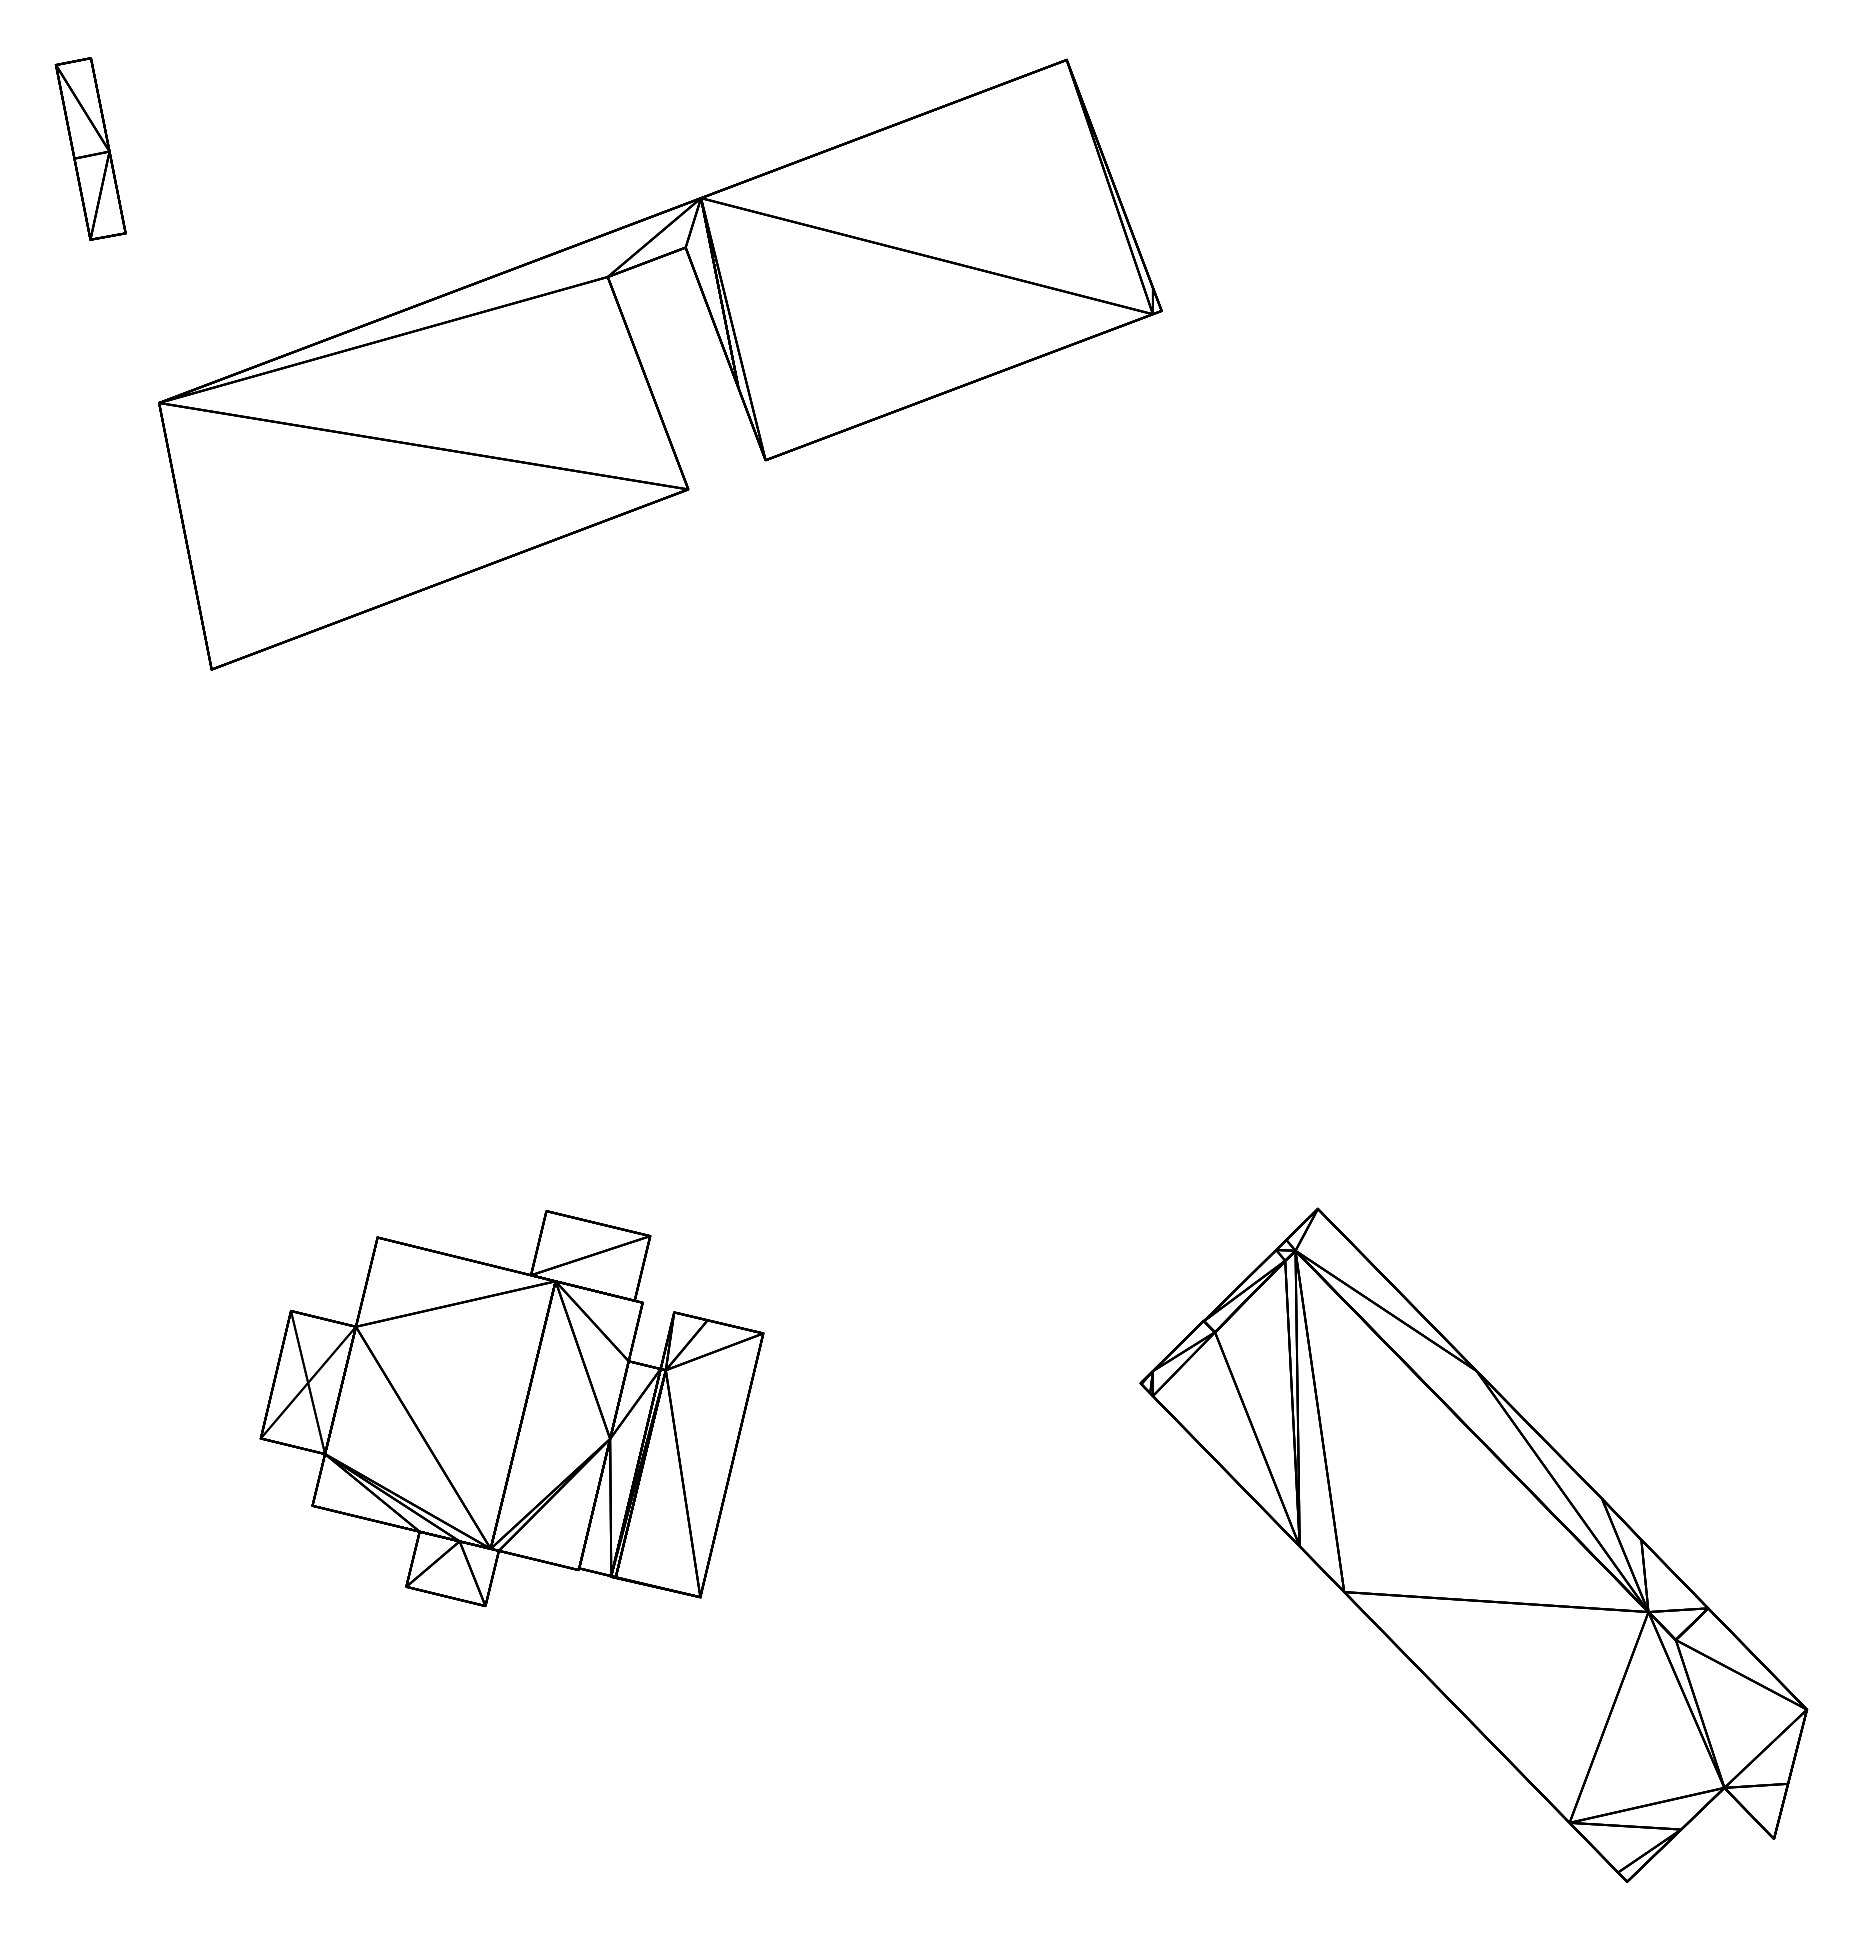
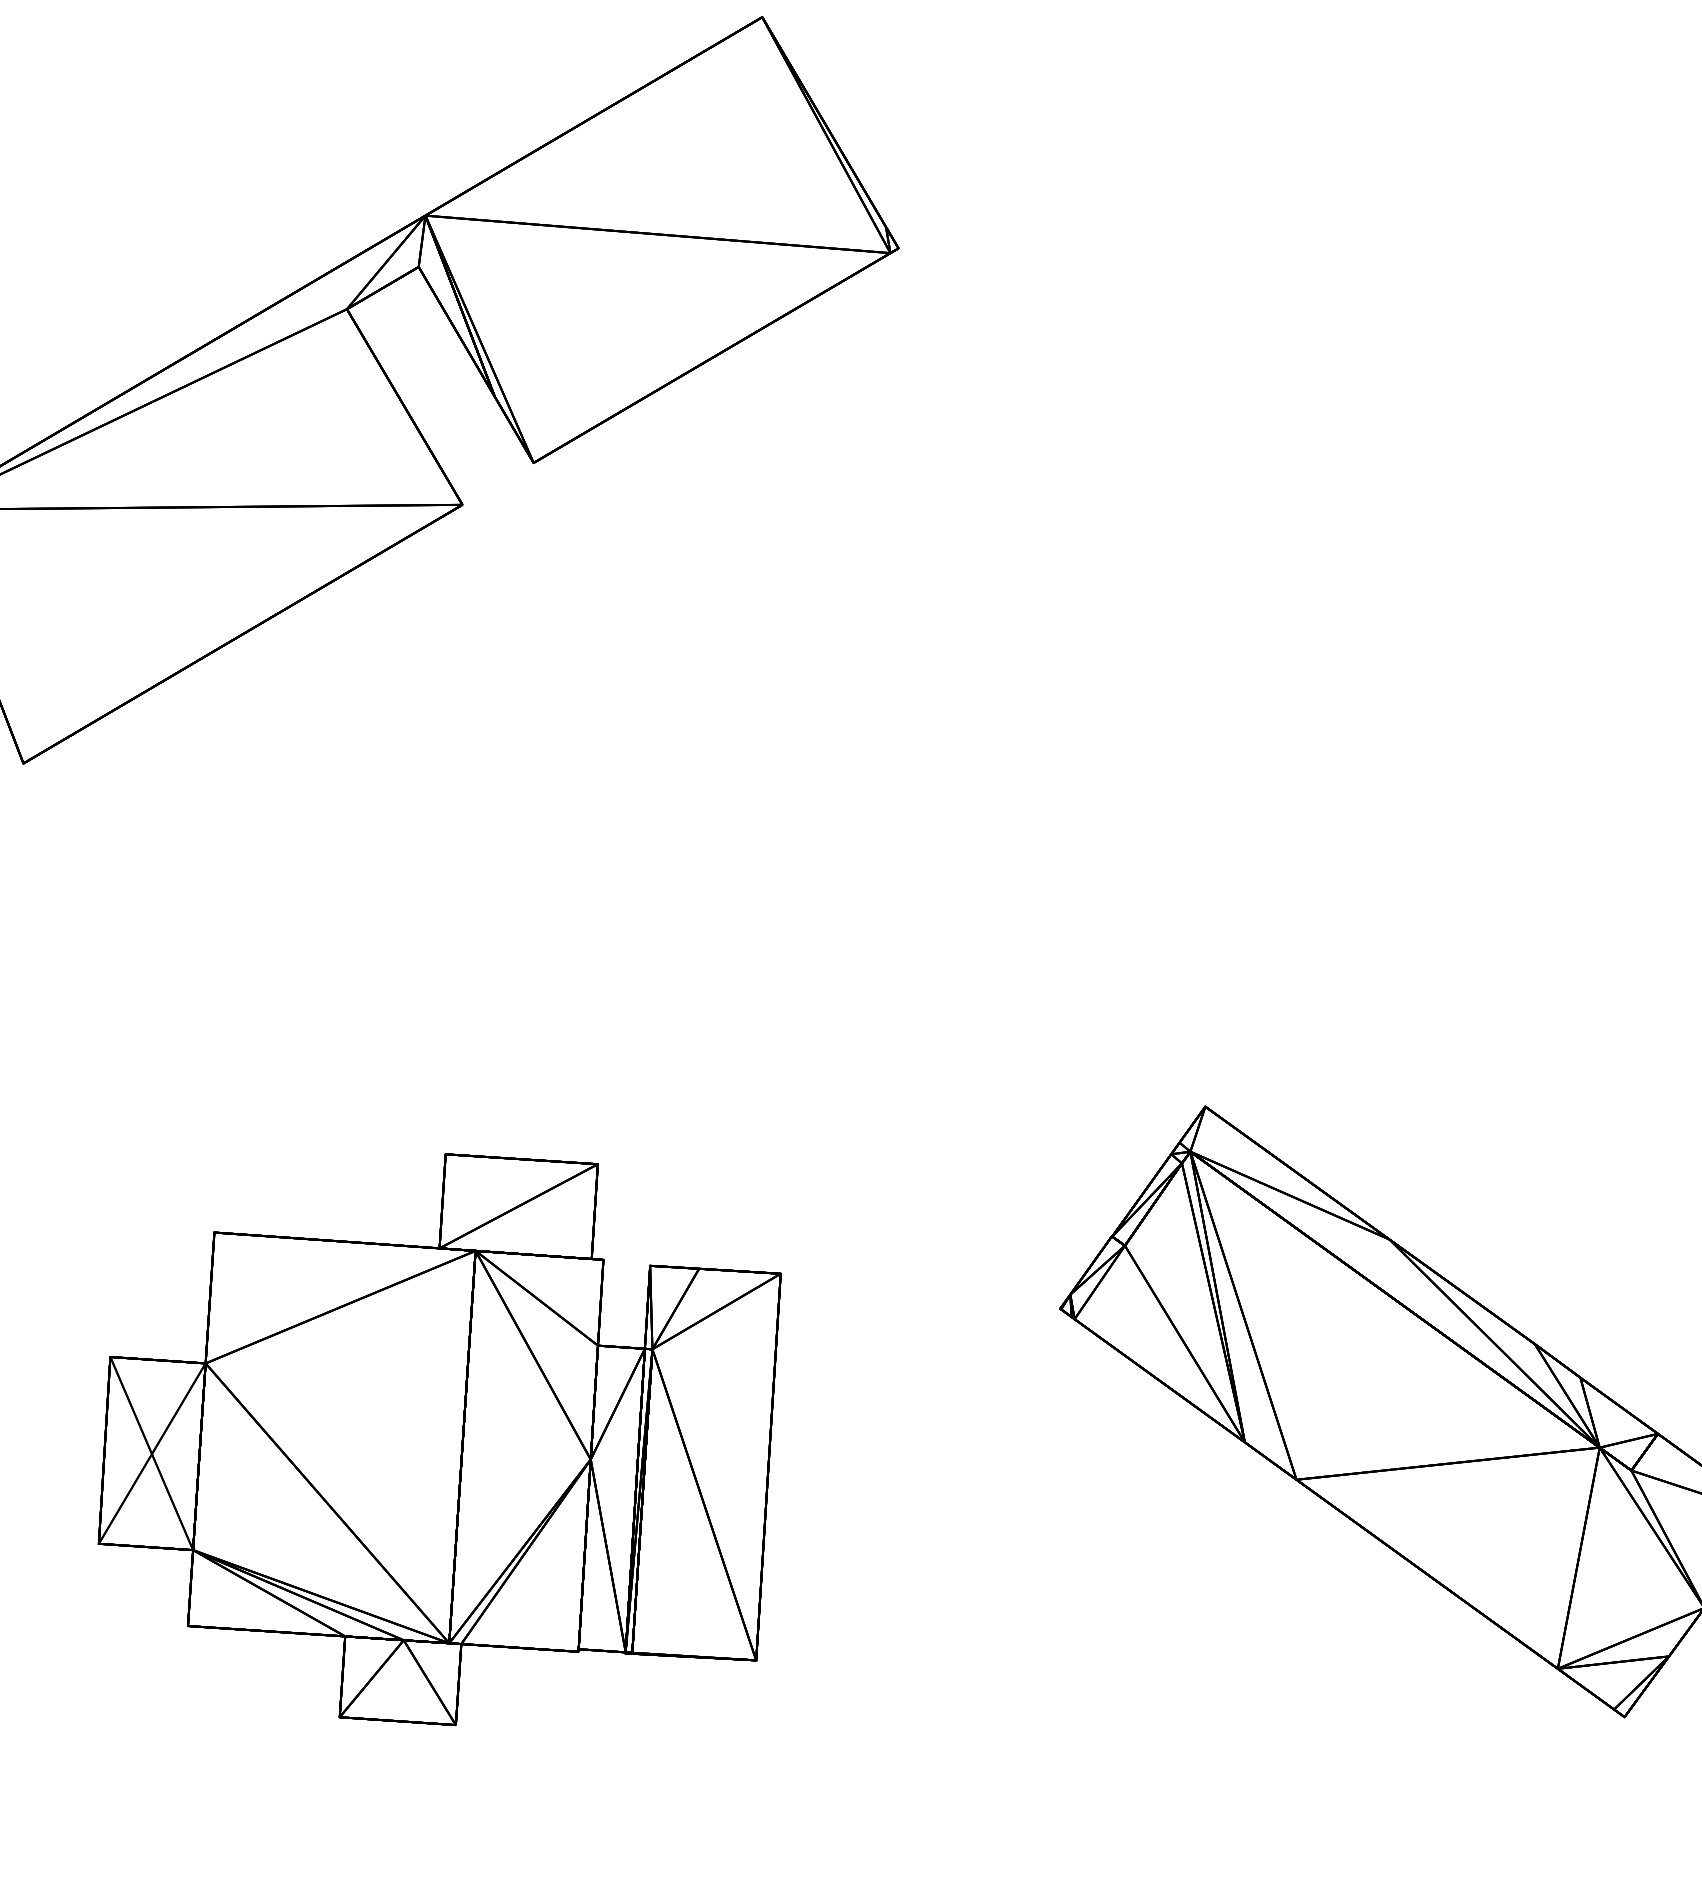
part: (511, 1408) -> (444, 1440), size x1.43

